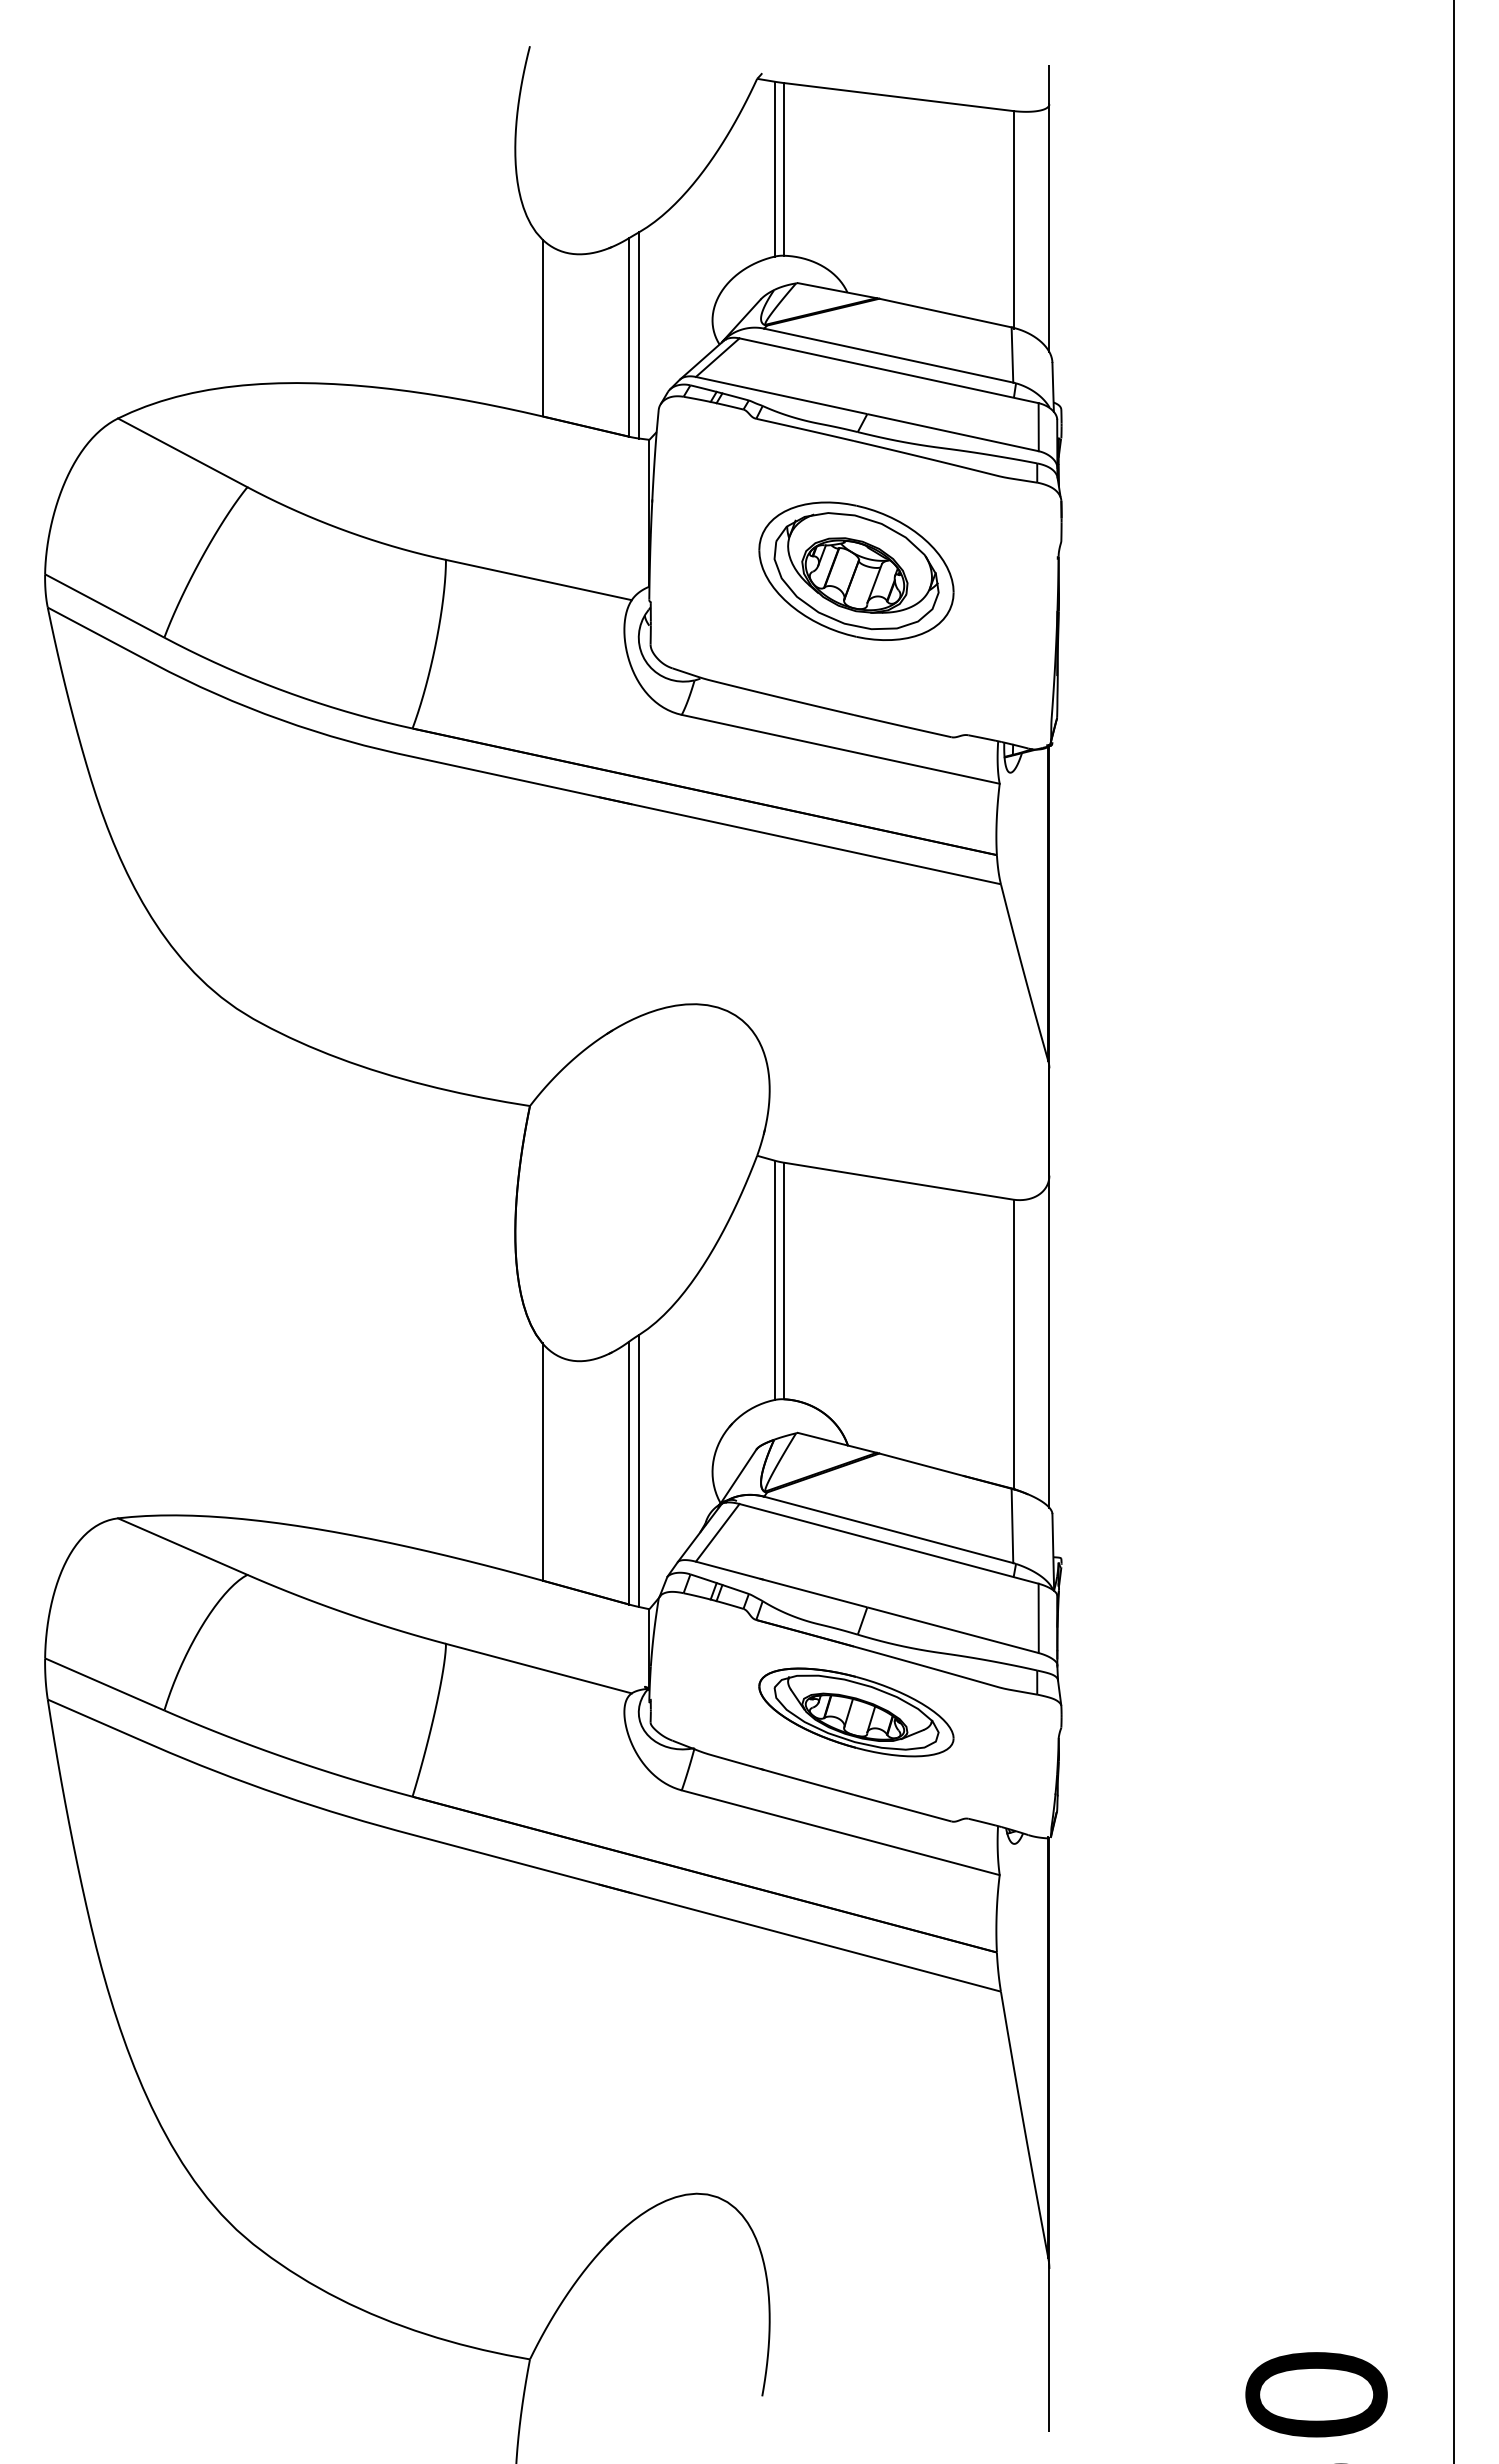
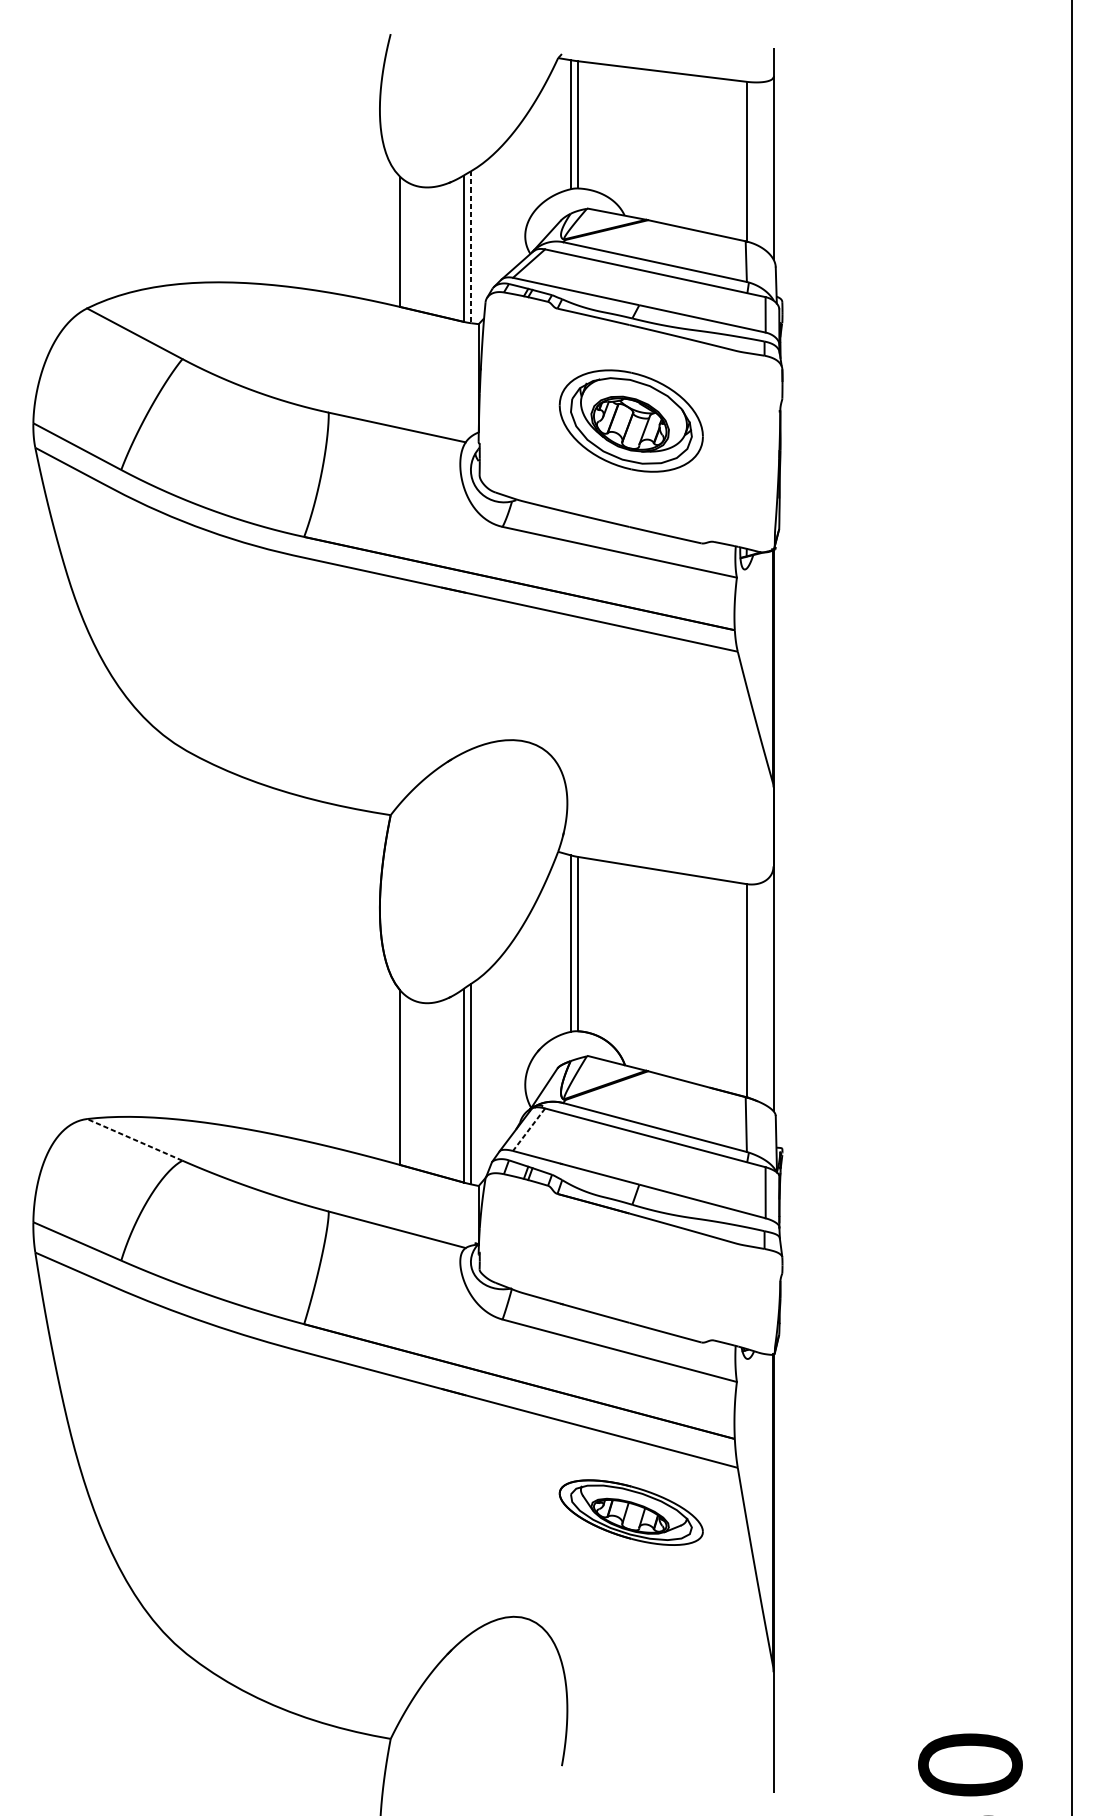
line: (639, 335) -> (471, 247), solid -> dashed
line: (717, 1533) -> (528, 1130), solid -> dashed
line: (182, 1546) -> (134, 1139), solid -> dashed
part: (856, 1712) -> (631, 1512), moved

